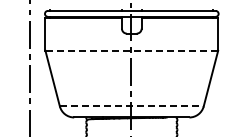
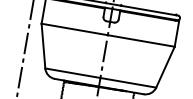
line: (131, 50) -> (107, 34), dashed -> solid
line: (131, 106) -> (100, 78), dashed -> solid

